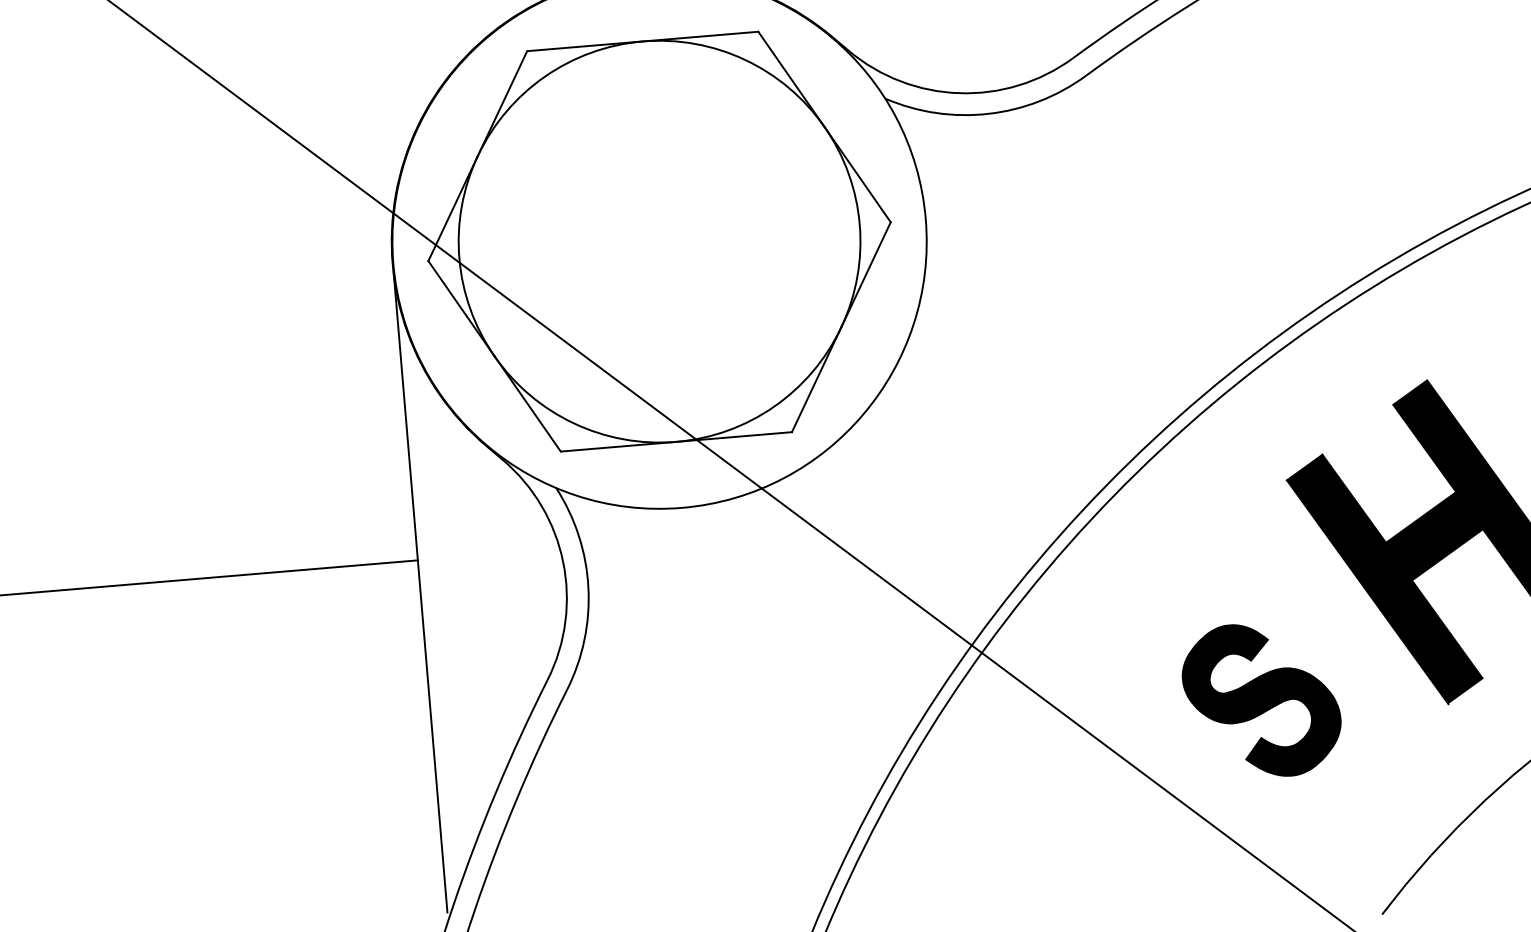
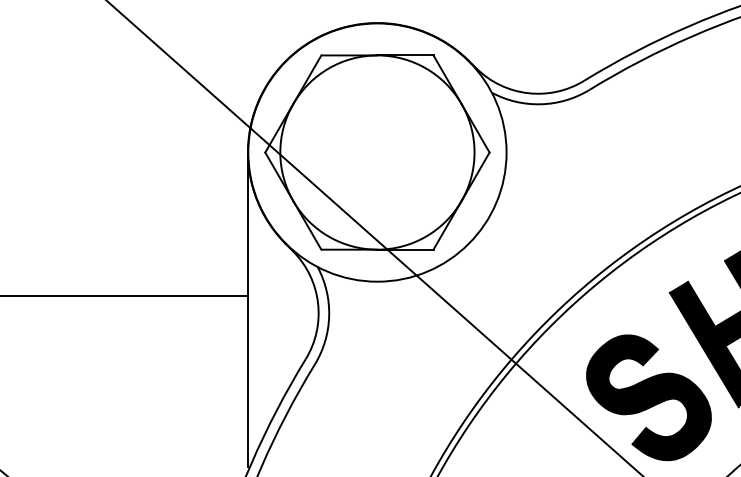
part: (1260, 699) -> (648, 397), size x1.67

